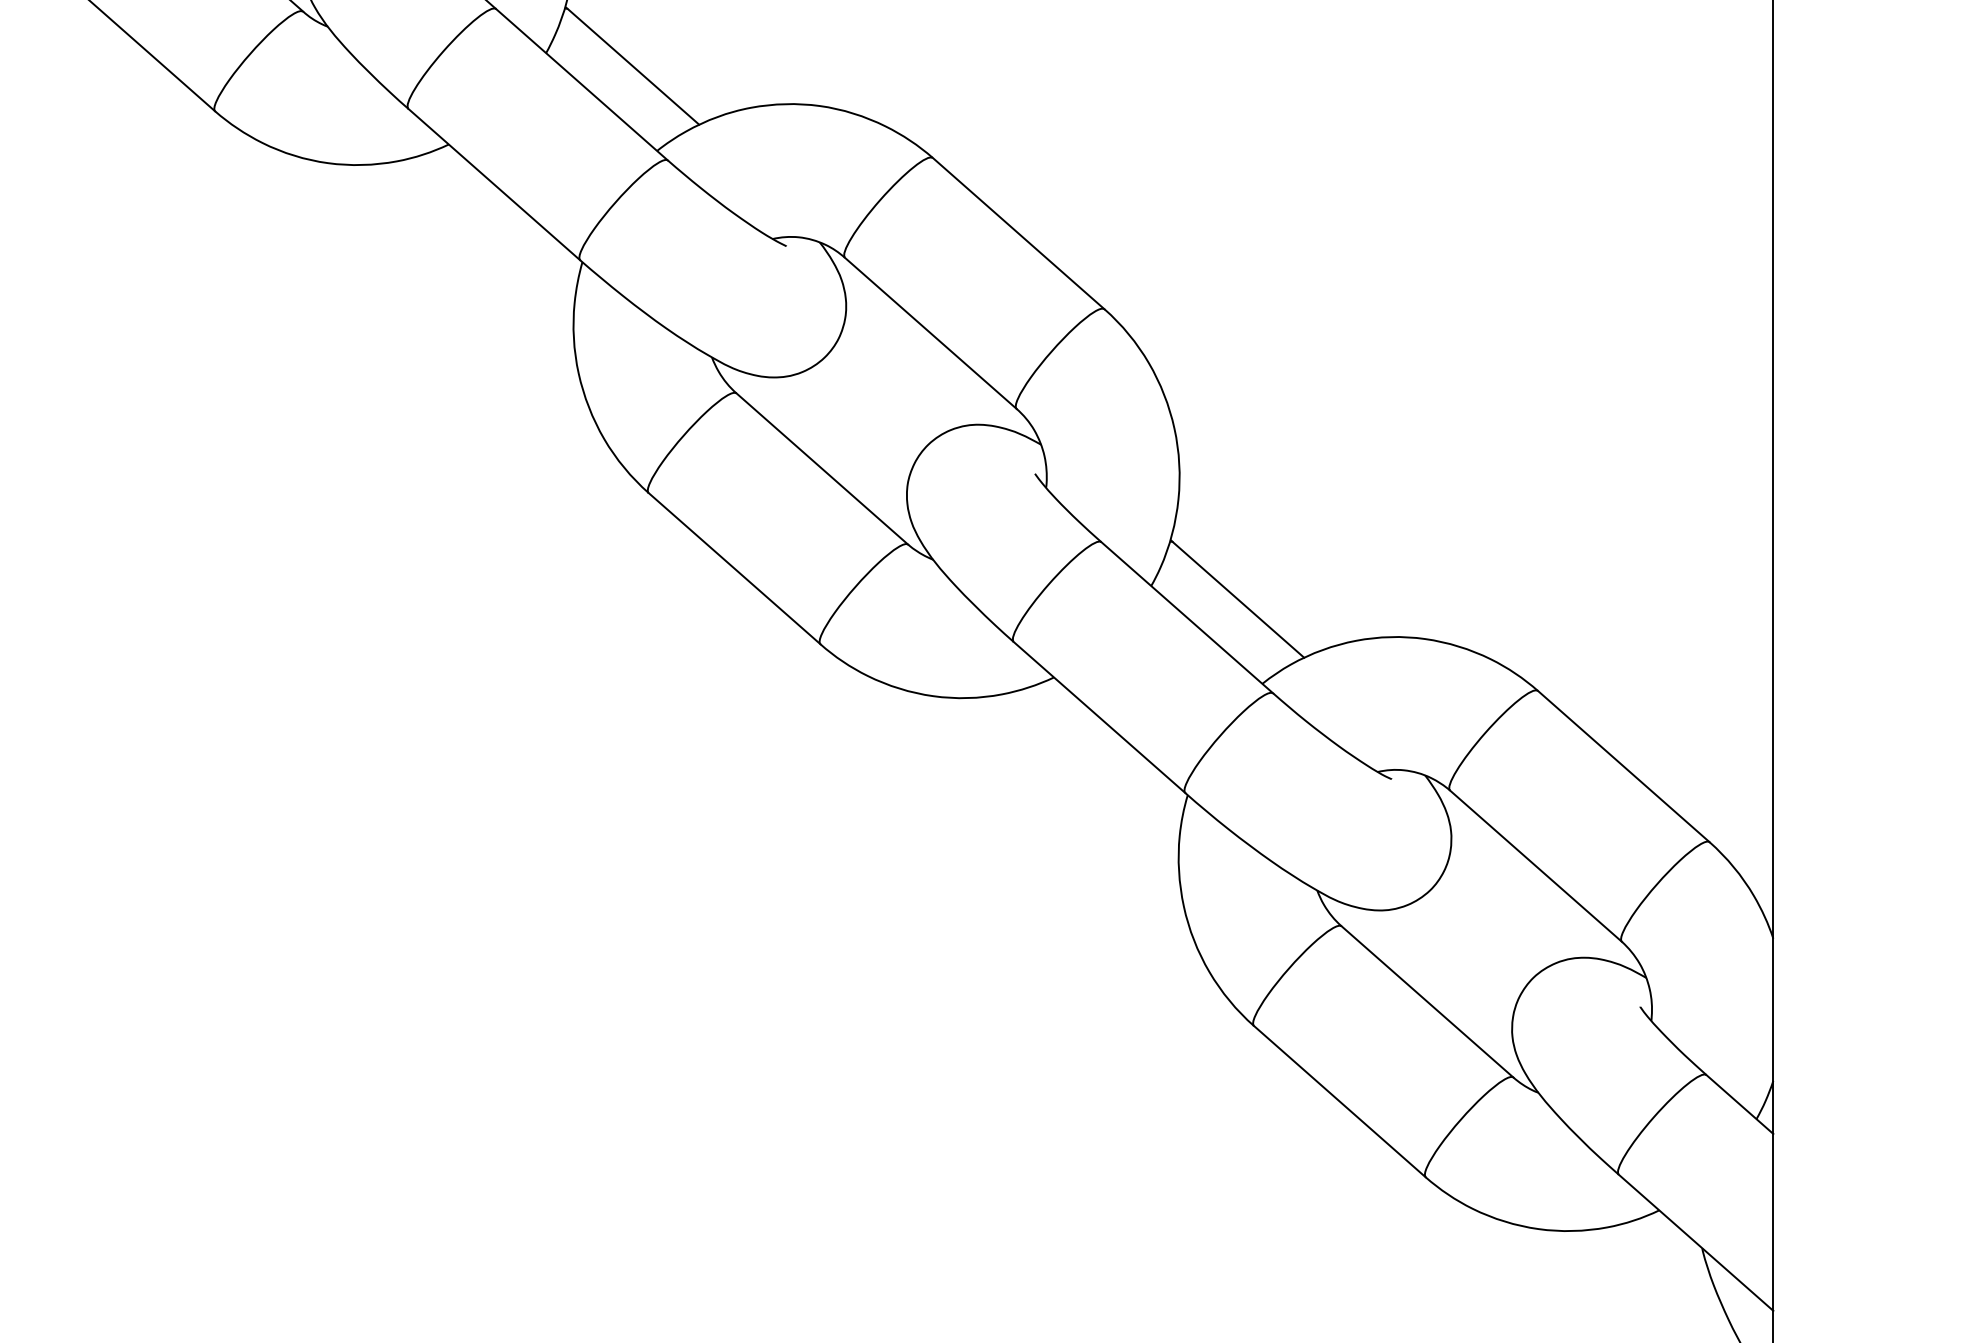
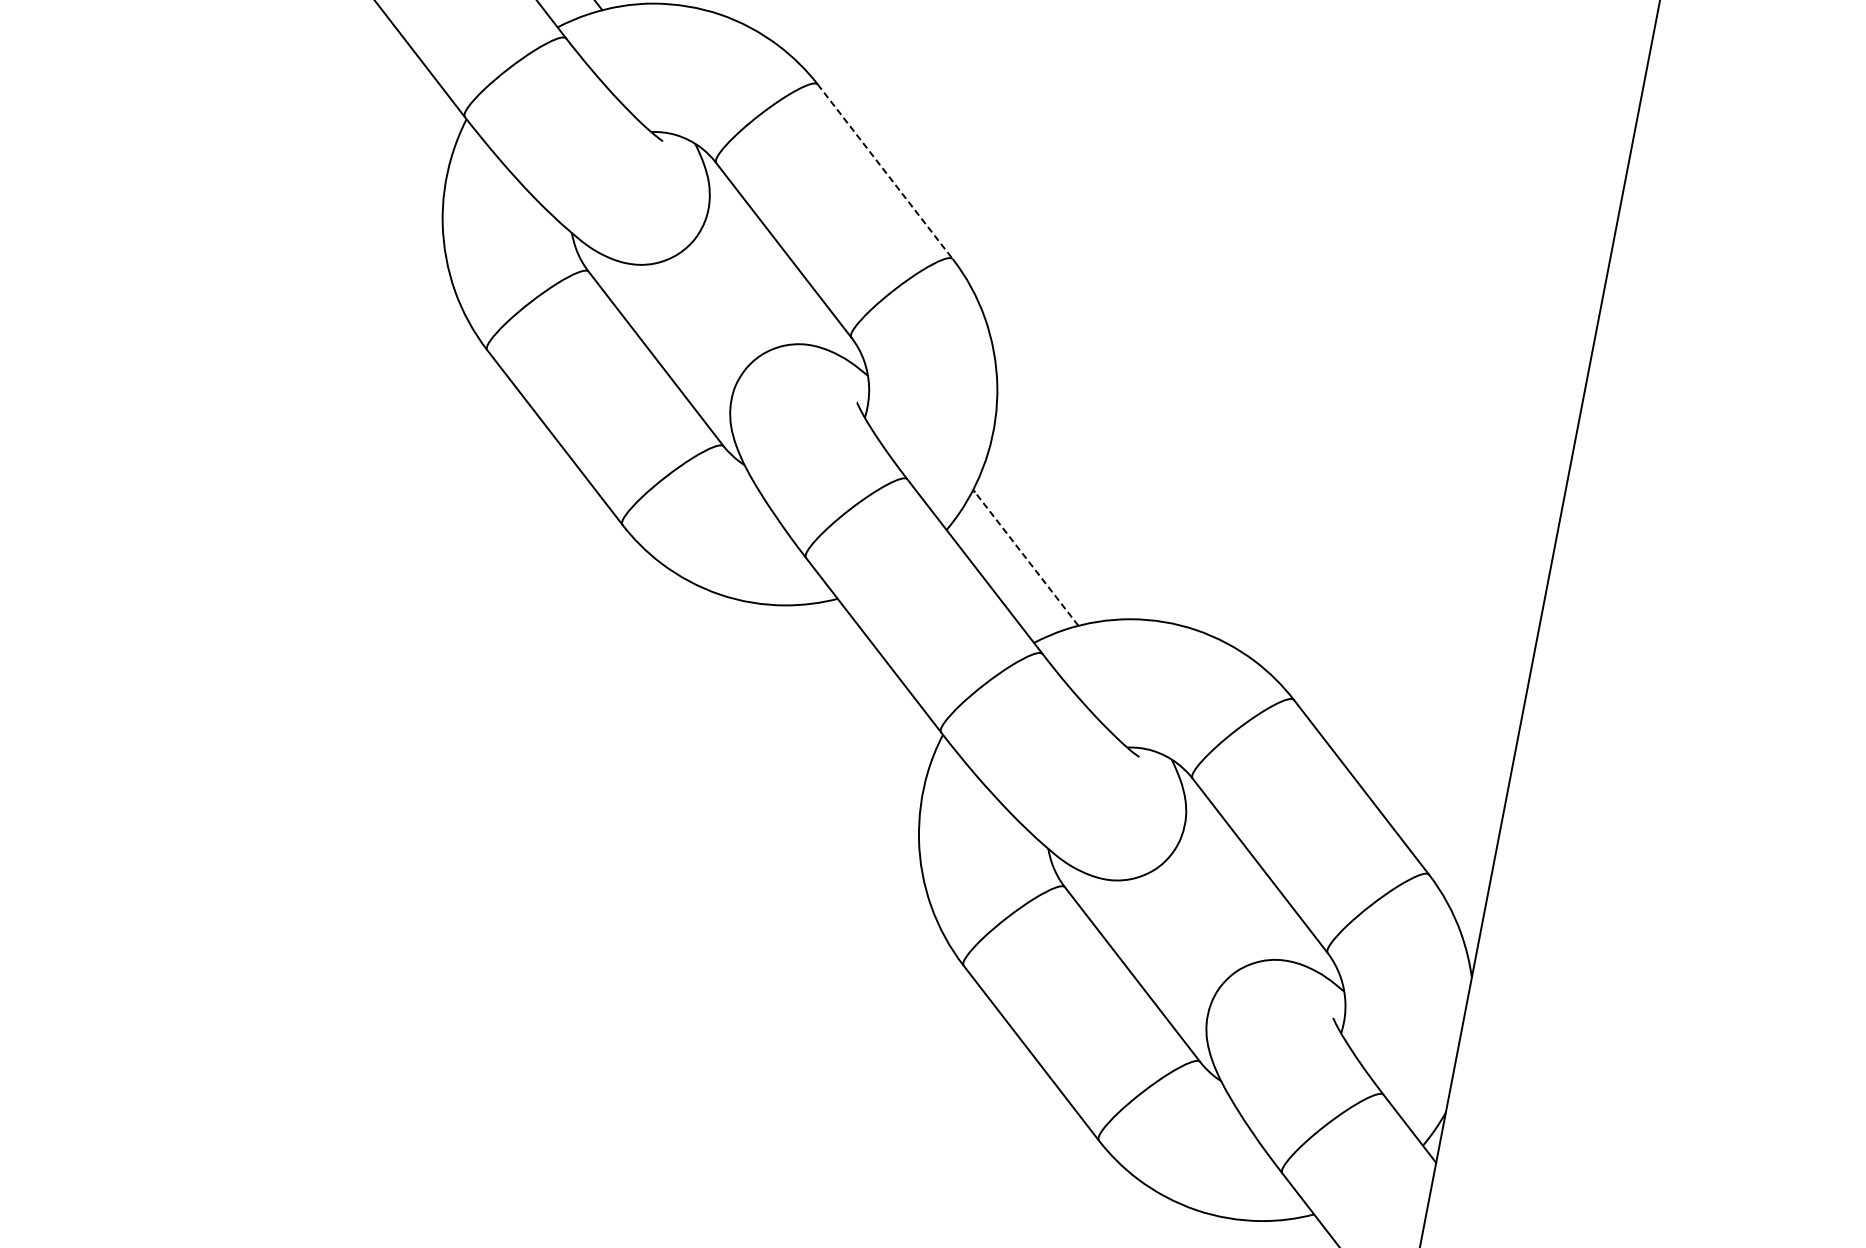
line: (1018, 233) -> (885, 171), solid -> dashed
line: (1238, 599) -> (1026, 558), solid -> dashed

